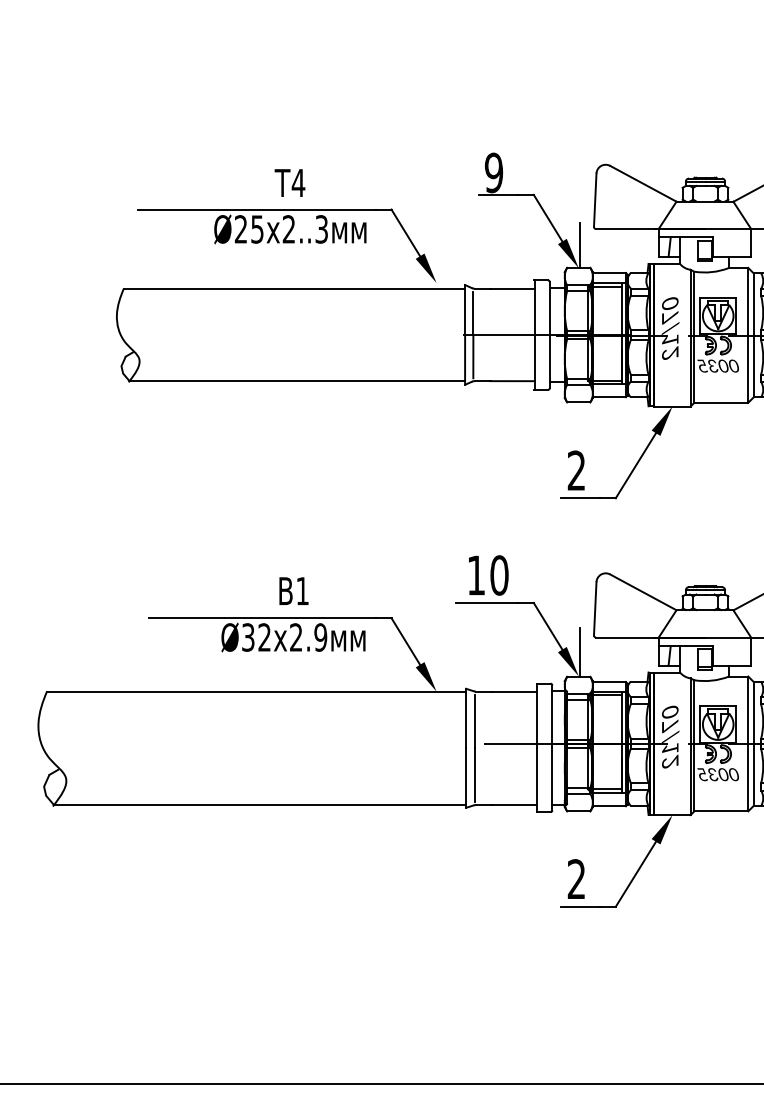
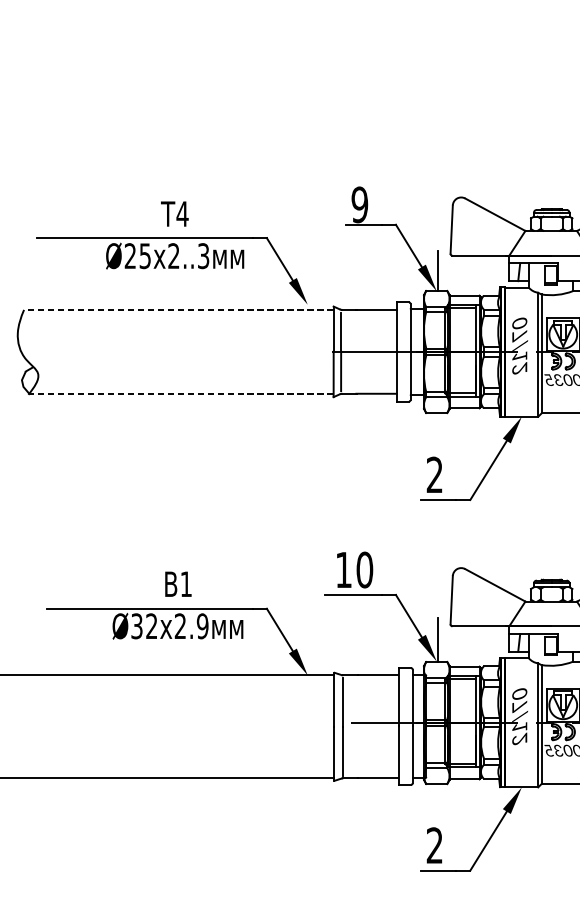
line: (294, 288) -> (178, 309), solid -> dashed
line: (297, 381) -> (181, 394), solid -> dashed

